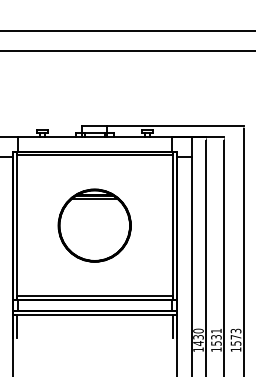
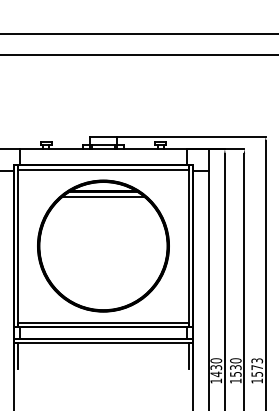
part: (94, 225) -> (103, 245), size x1.67
text: (216, 330) -> (235, 360), 1531 -> 1530

